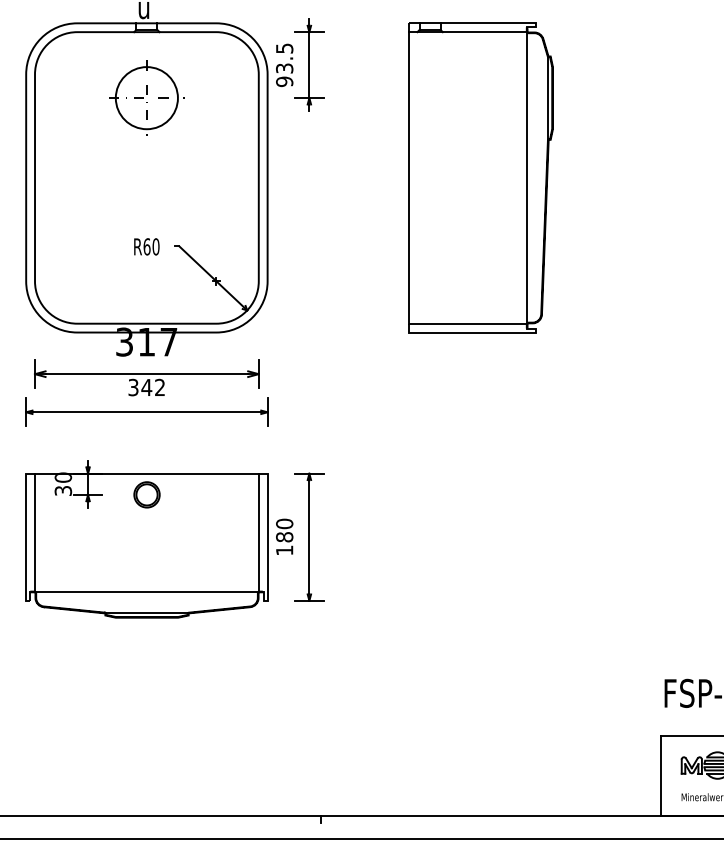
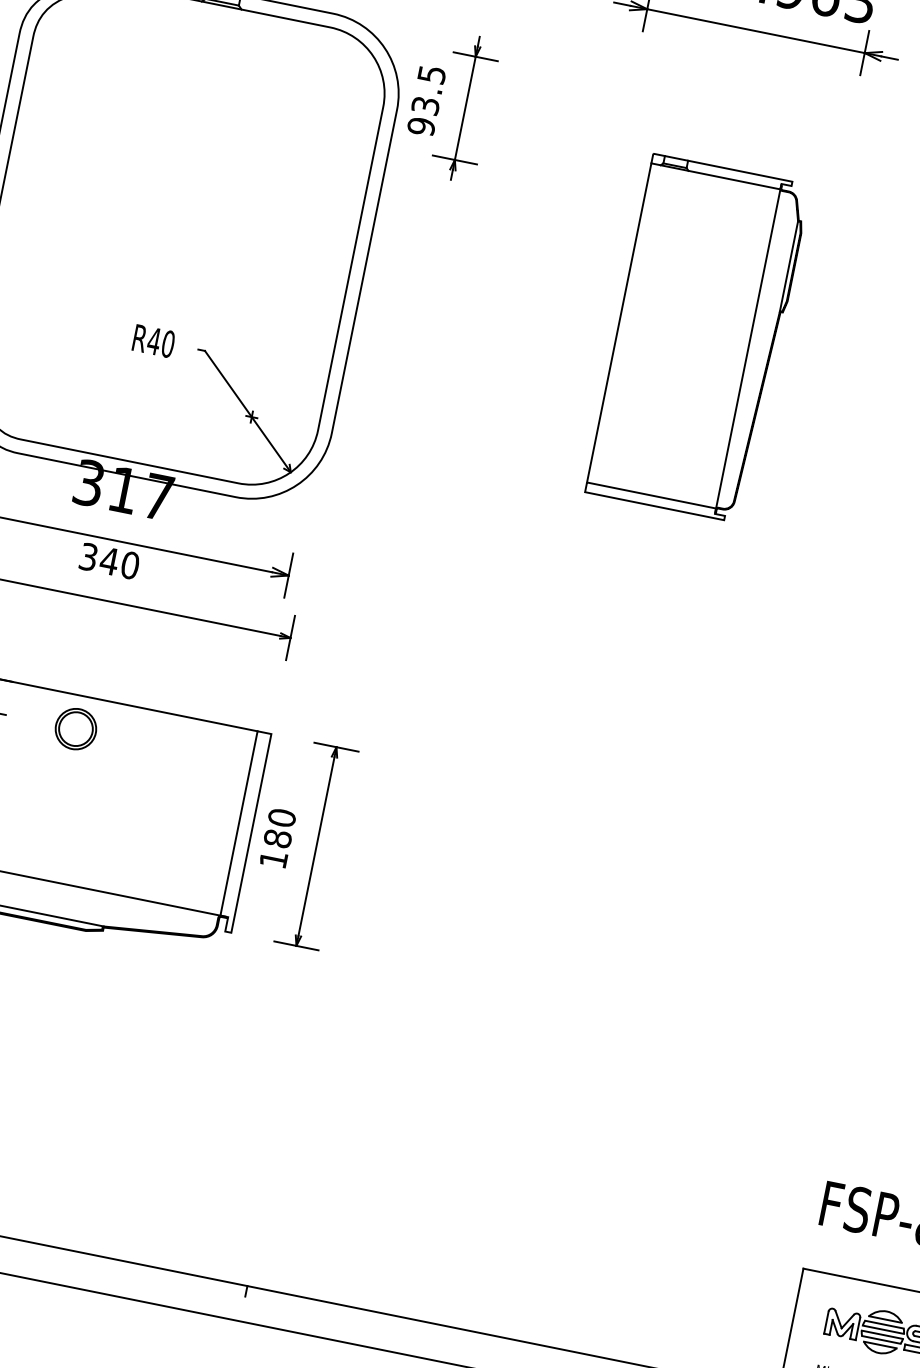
part: (146, 97) -> (200, 107), removed
part: (480, 177) -> (697, 337), size x0.7
text: (146, 246) -> (153, 340), R60 -> R40
text: (160, 387) -> (130, 565), 342 -> 340

